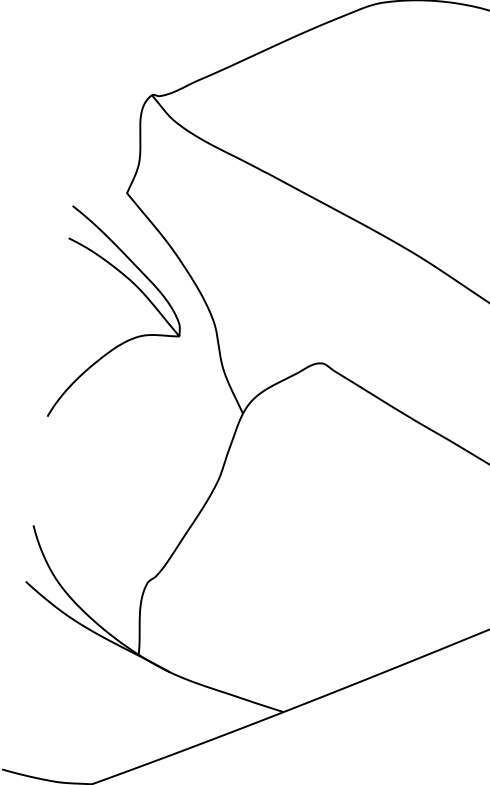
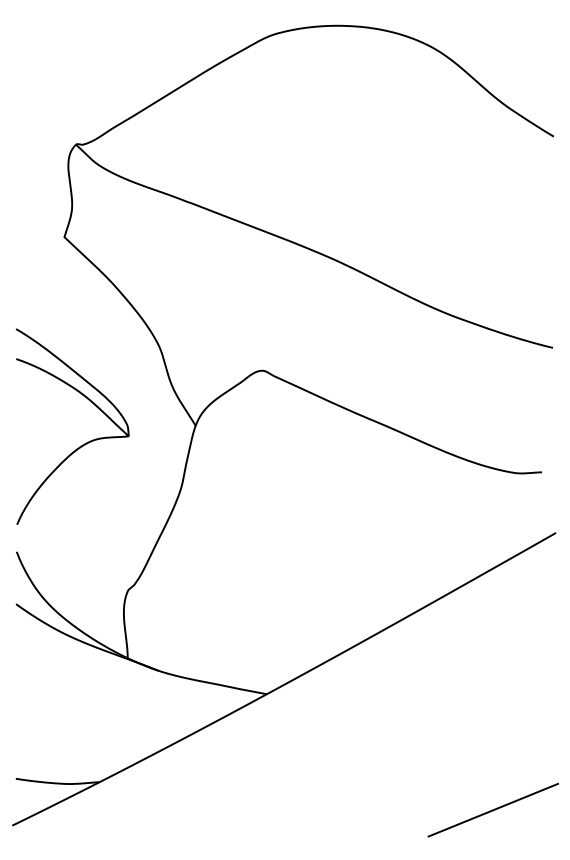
part: (128, 339) -> (82, 444), moved

